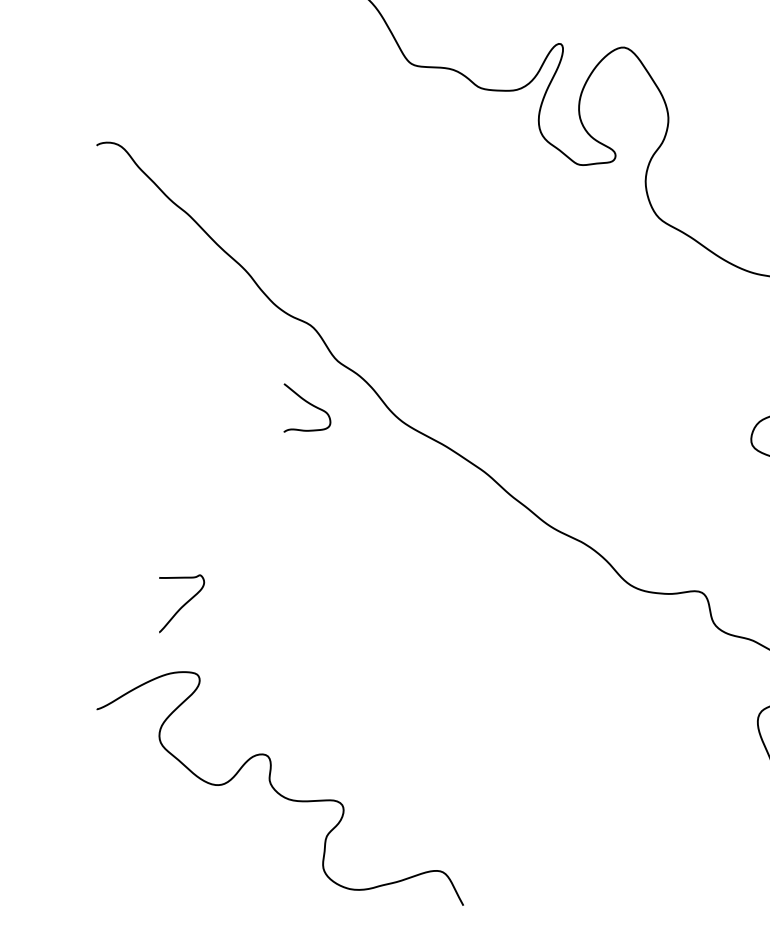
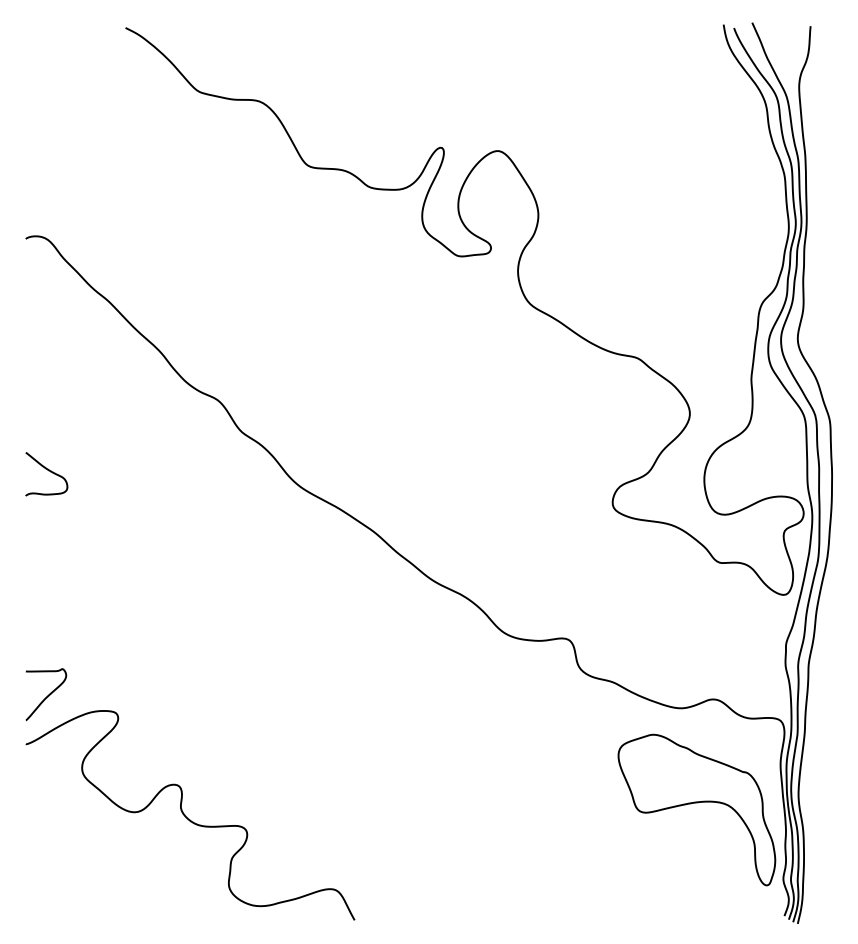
curve: (309, 405) -> (48, 471), moved
curve: (183, 604) -> (47, 695), moved

